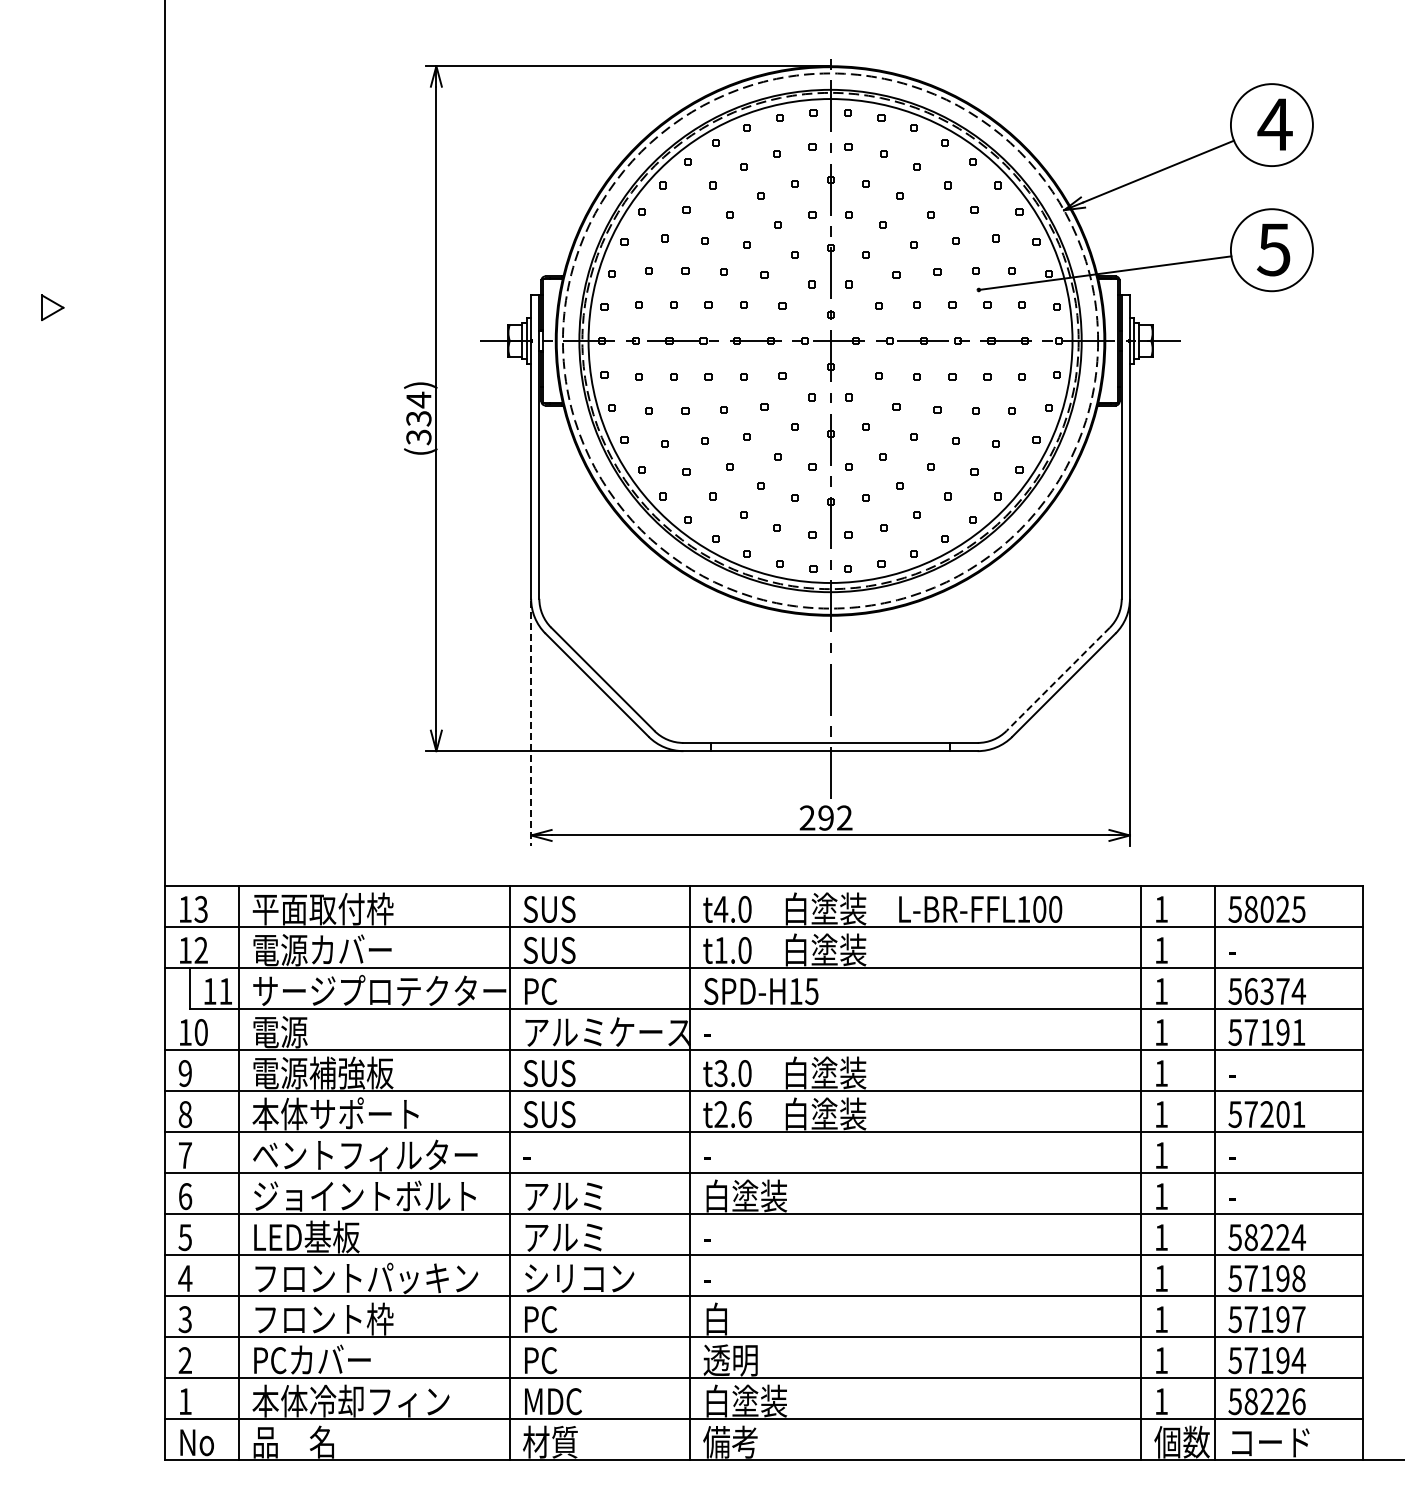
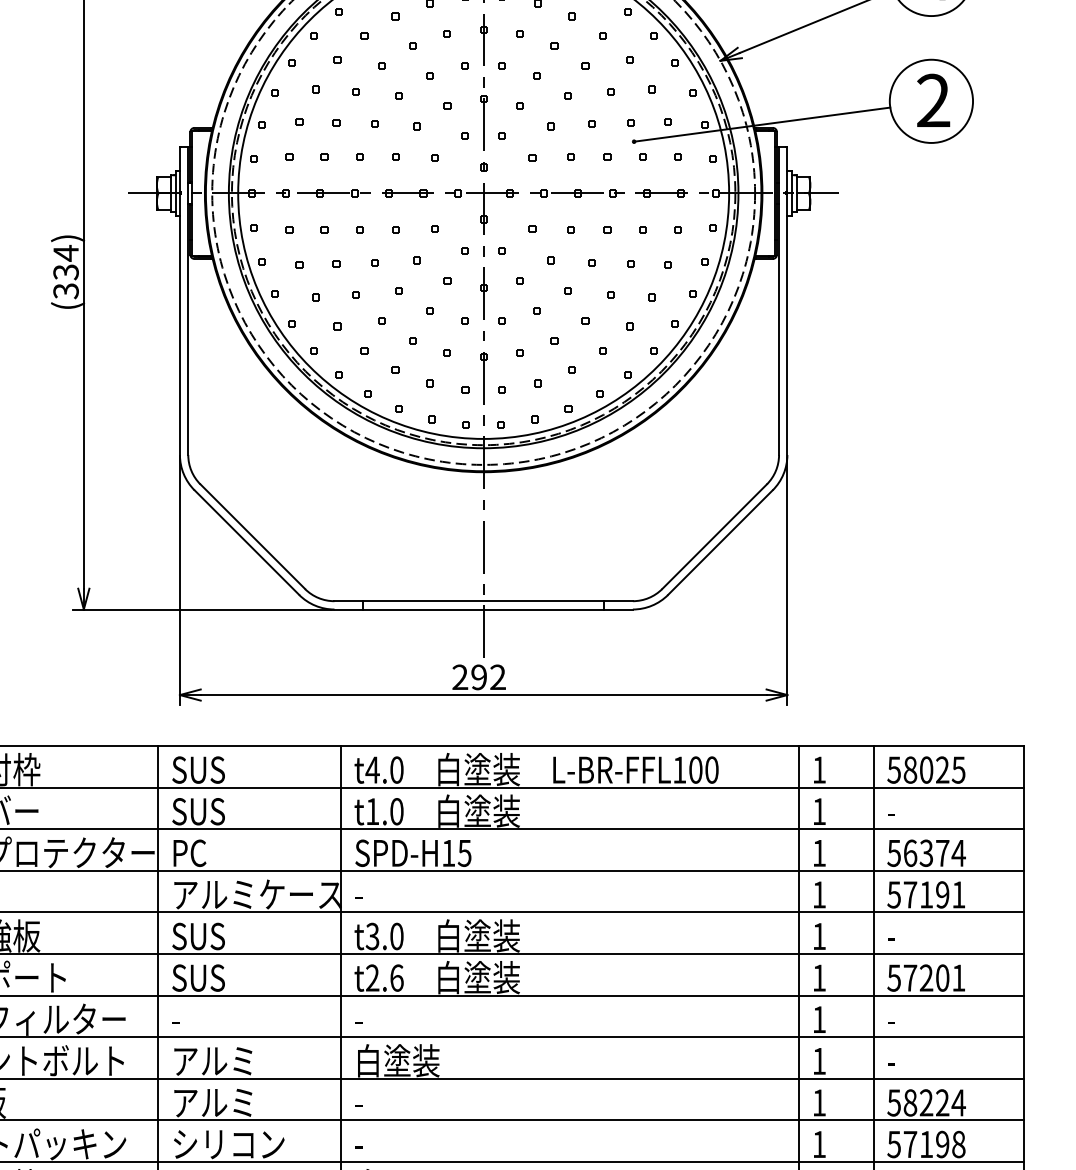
text: (1273, 249) -> (933, 100), 5 -> 2
line: (1058, 679) -> (714, 536), dashed -> solid
line: (531, 723) -> (180, 581), dashed -> solid

